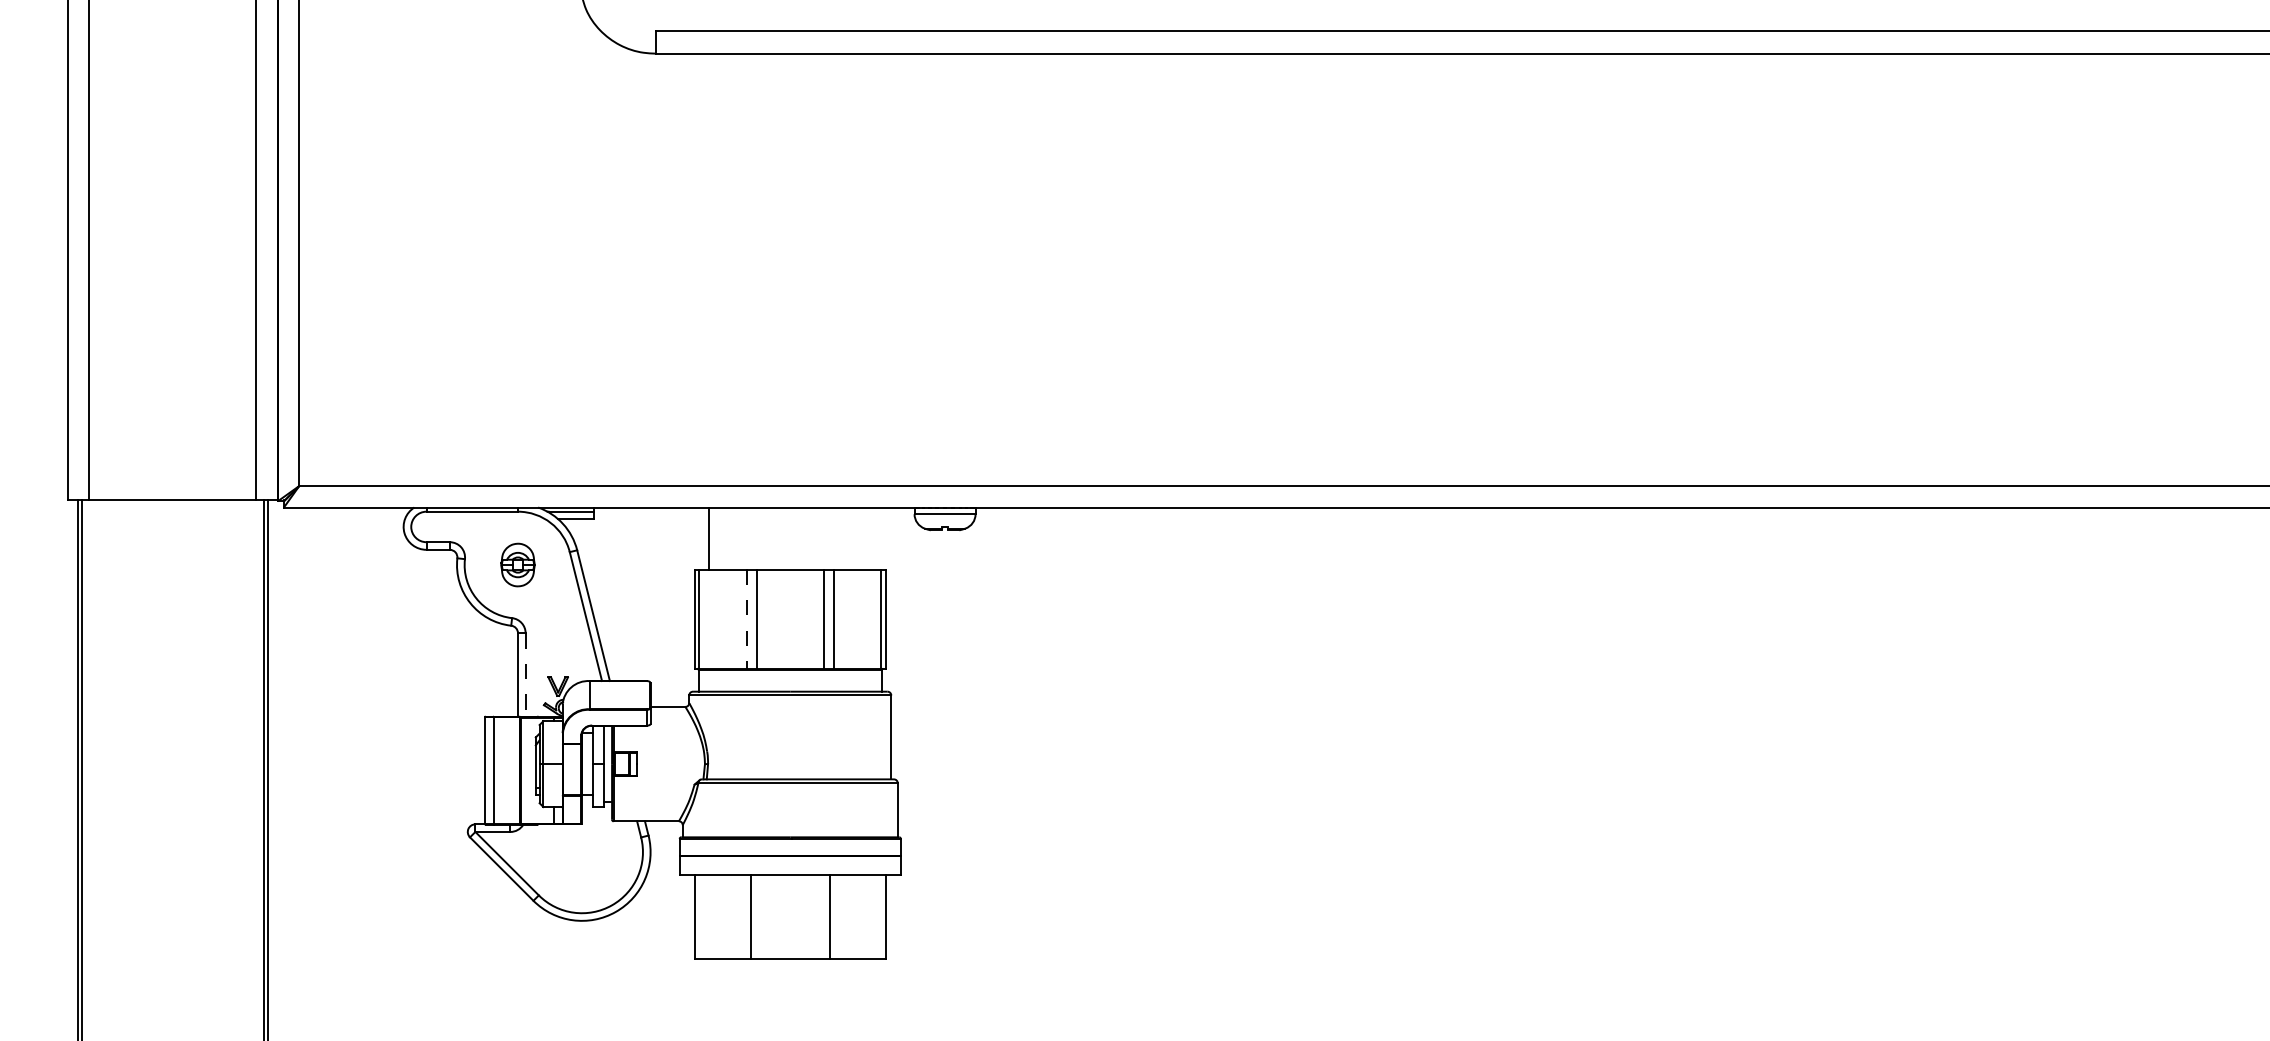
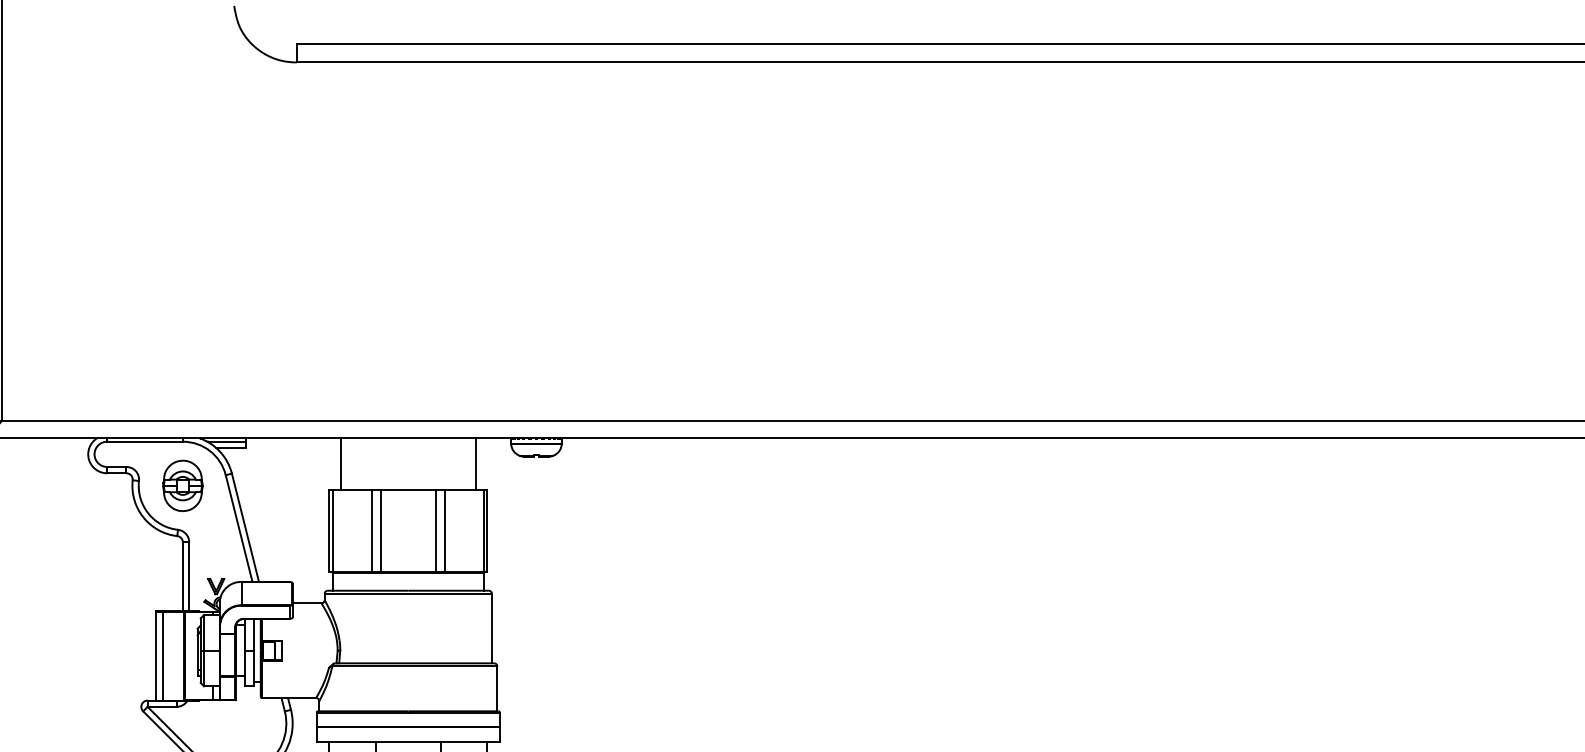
line: (871, 538) -> (475, 463), added
part: (517, 564) -> (182, 485), size x1.43
line: (746, 619) -> (372, 530), dashed -> solid
line: (525, 674) -> (189, 576), dashed -> solid

